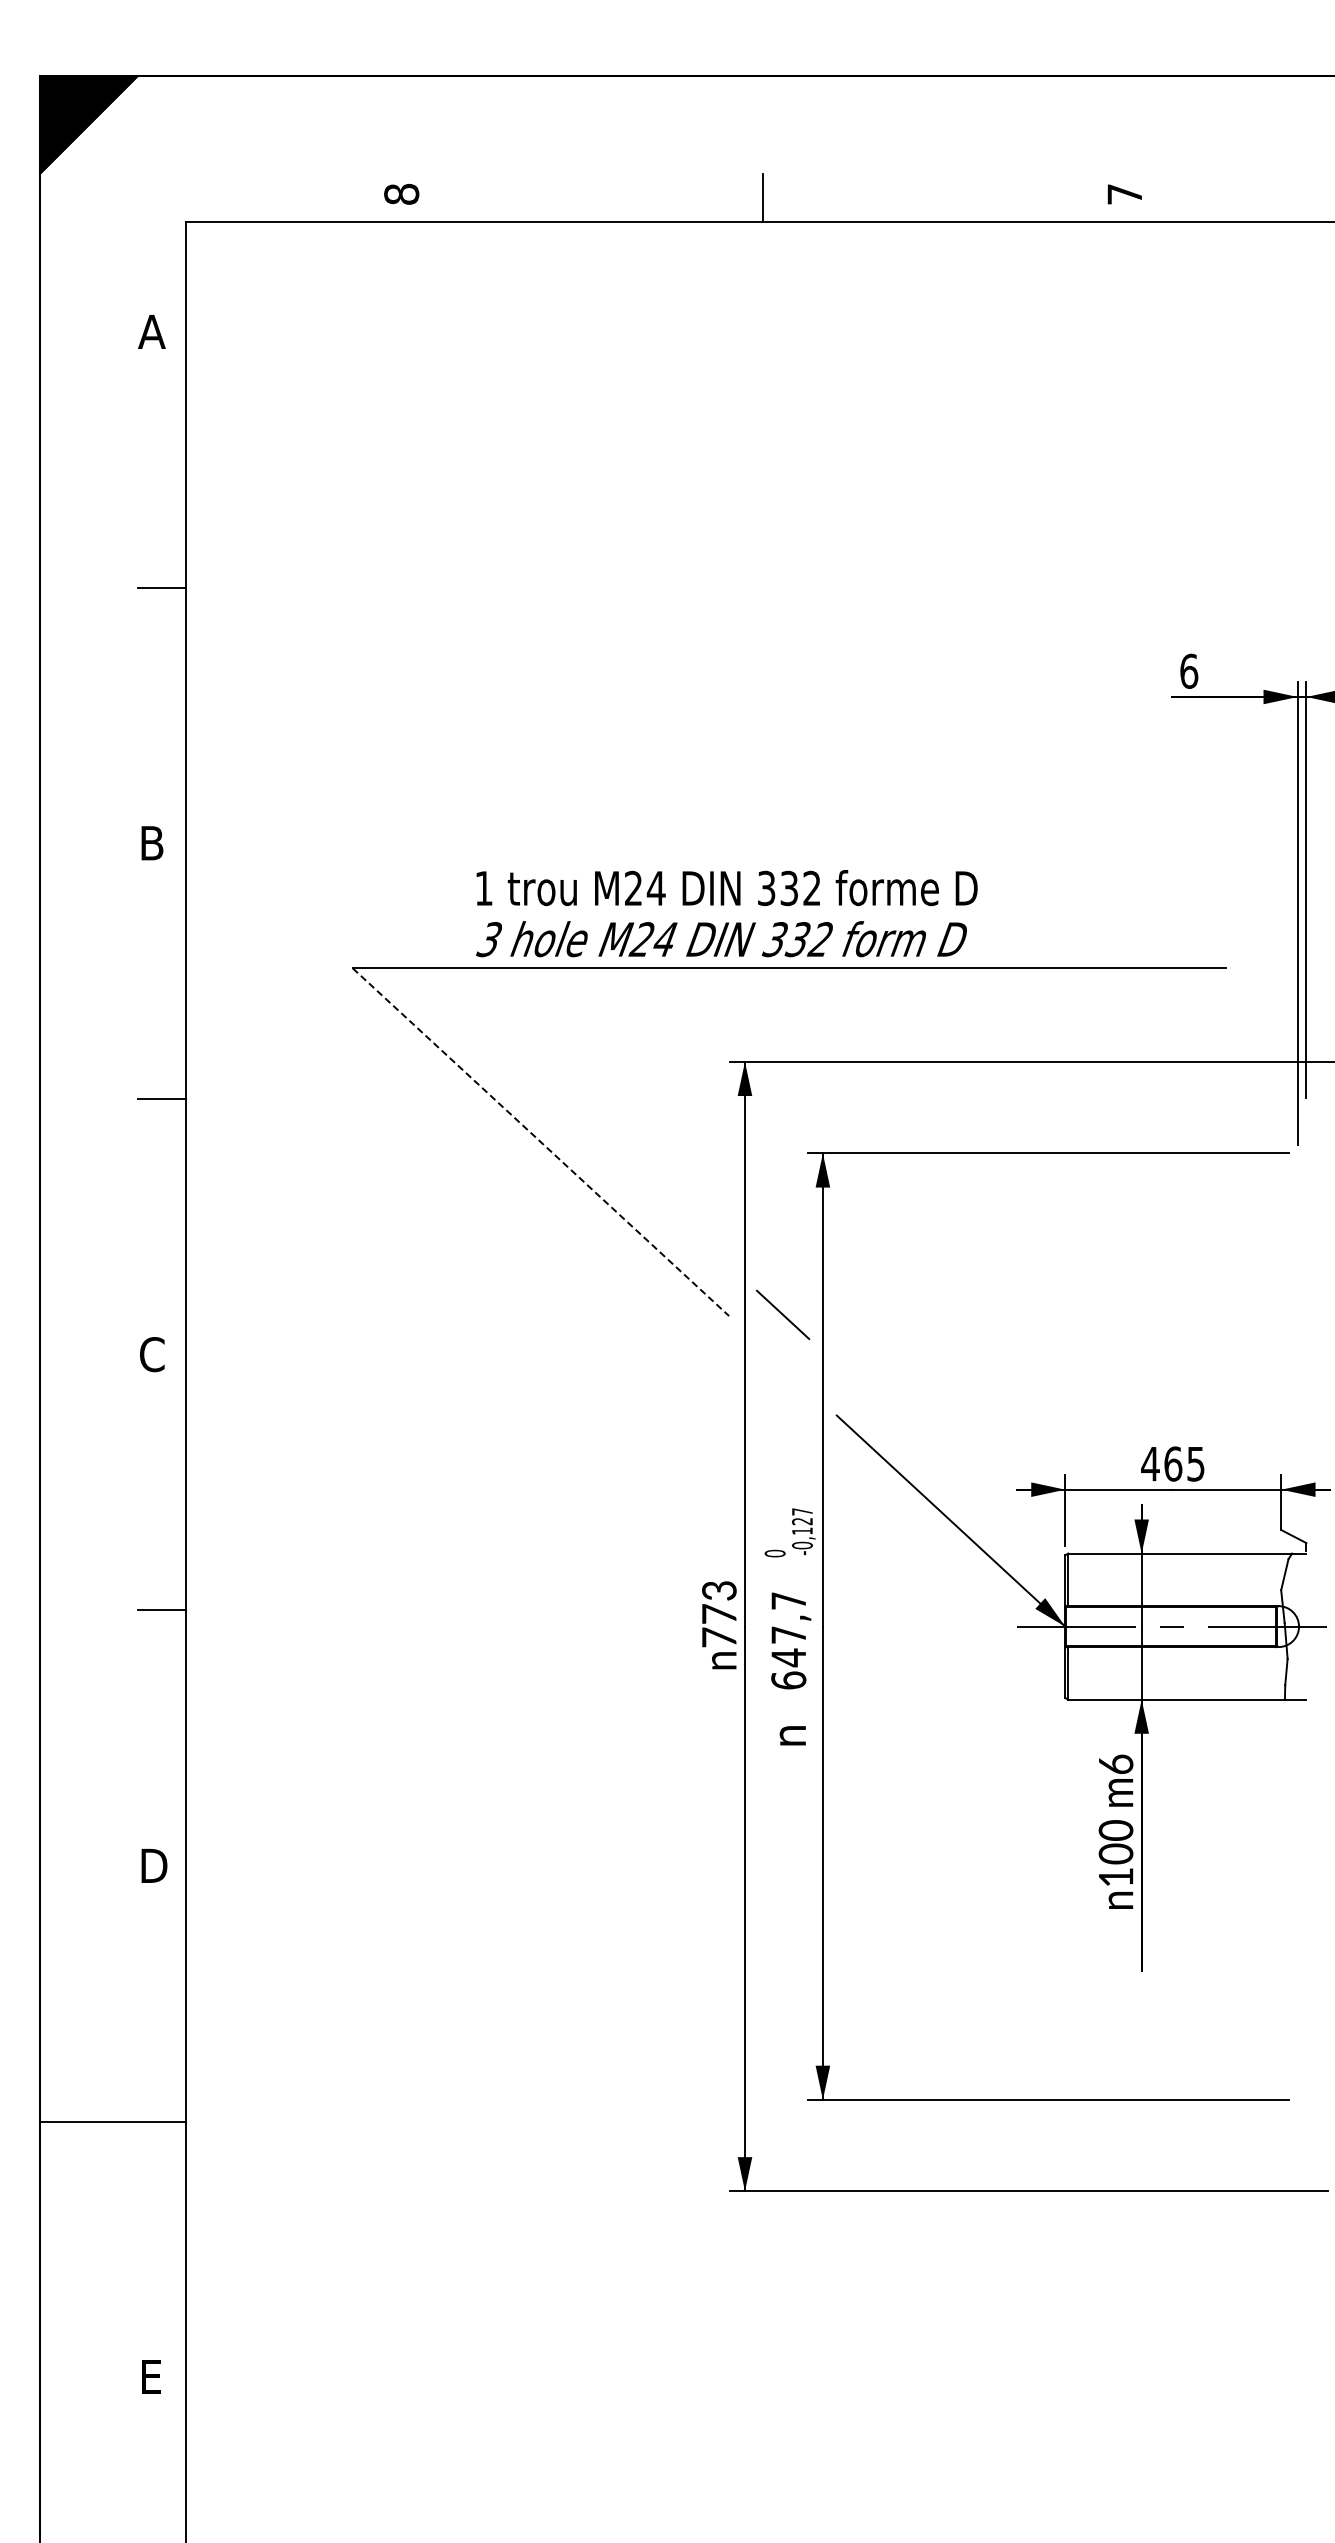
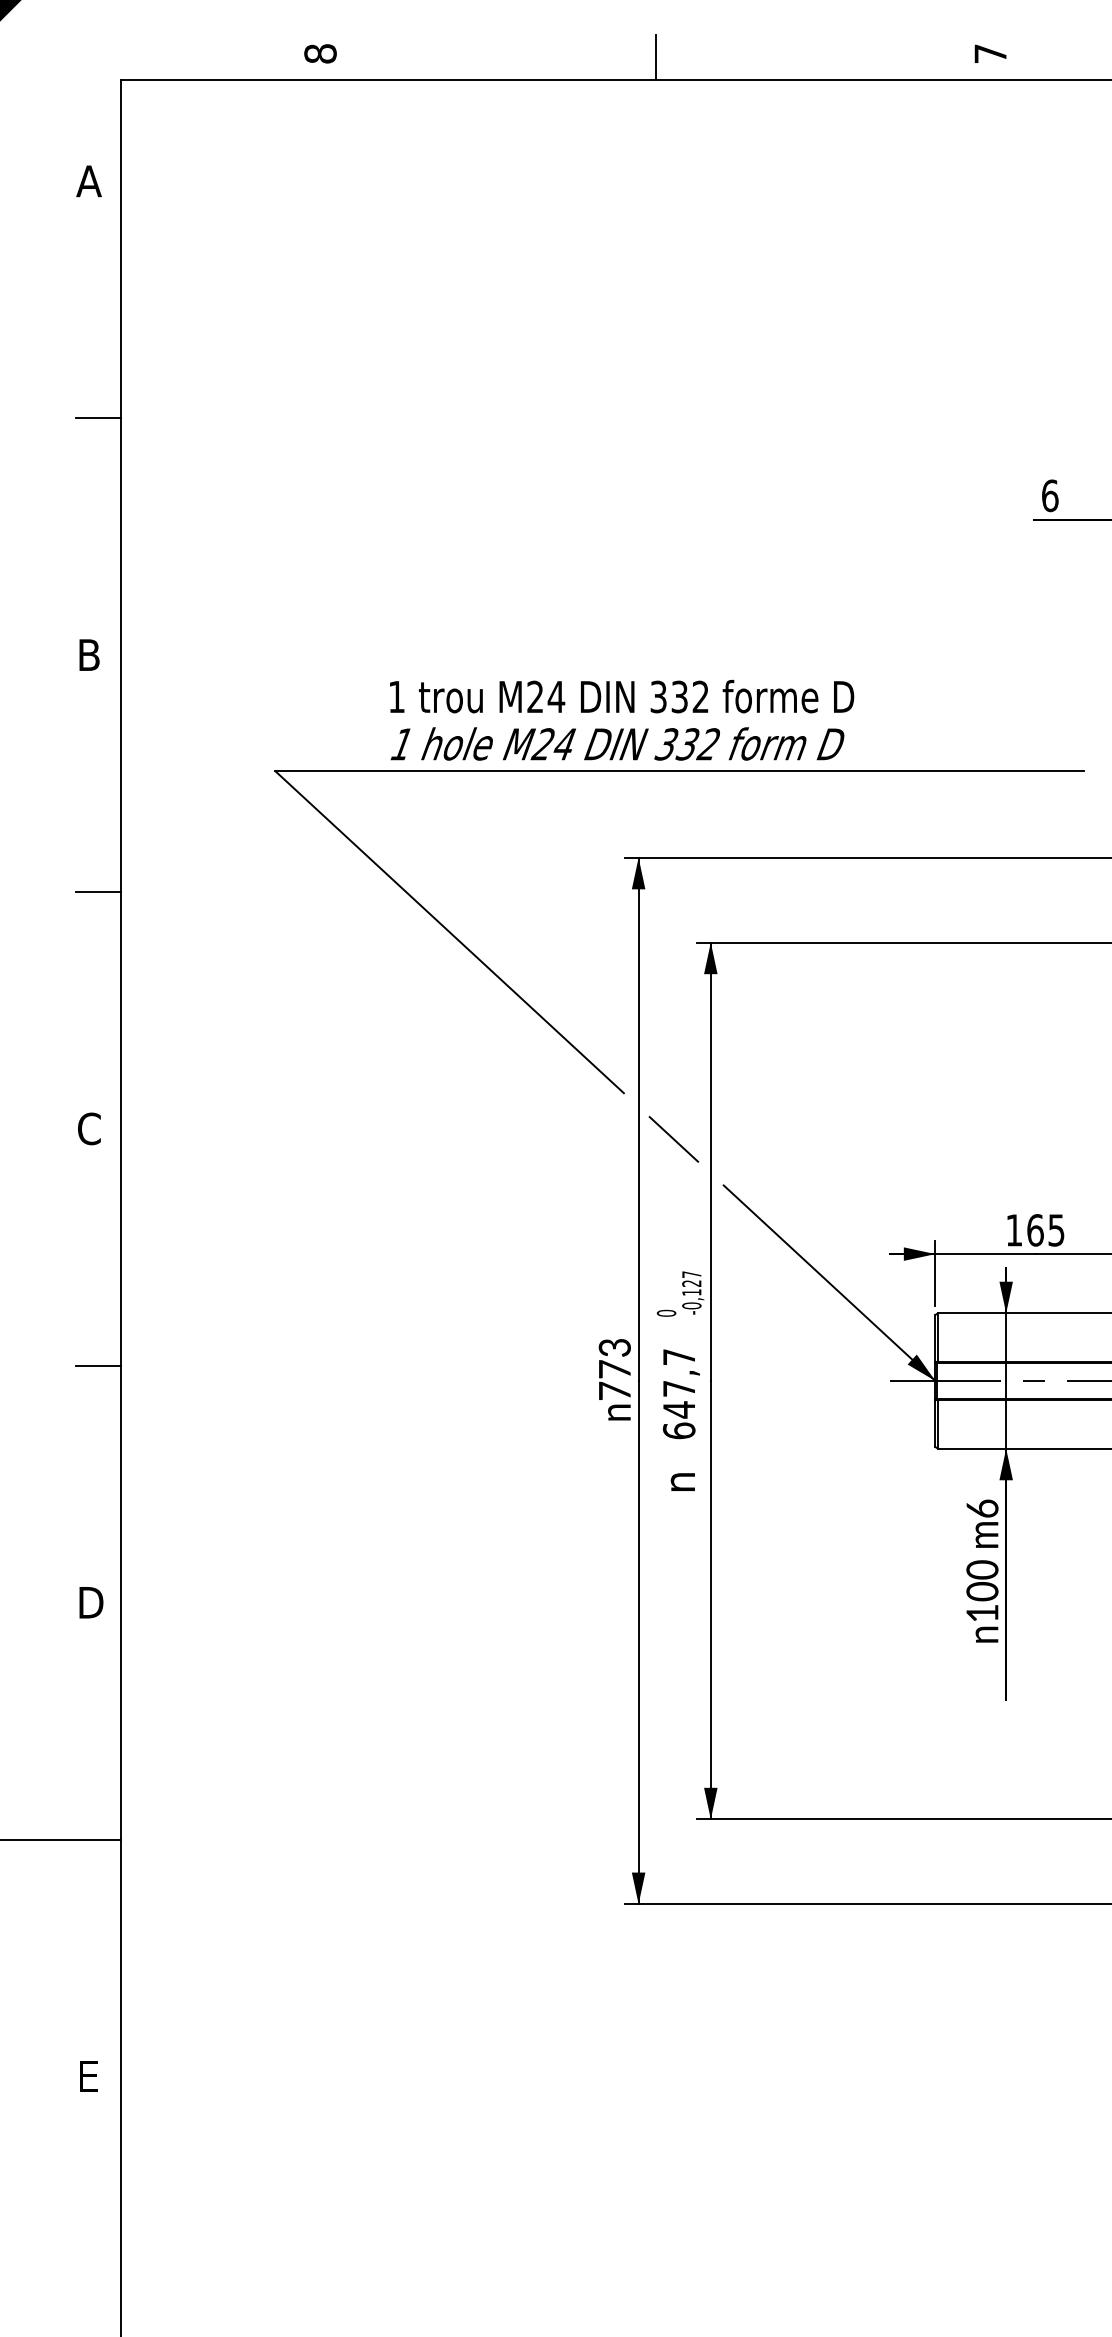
text: (488, 939) -> (400, 744), 3 -> 1
line: (541, 1142) -> (450, 932), dashed -> solid
line: (783, 1314) -> (674, 1139), moved
text: (1150, 1464) -> (1014, 1230), 465 -> 165

